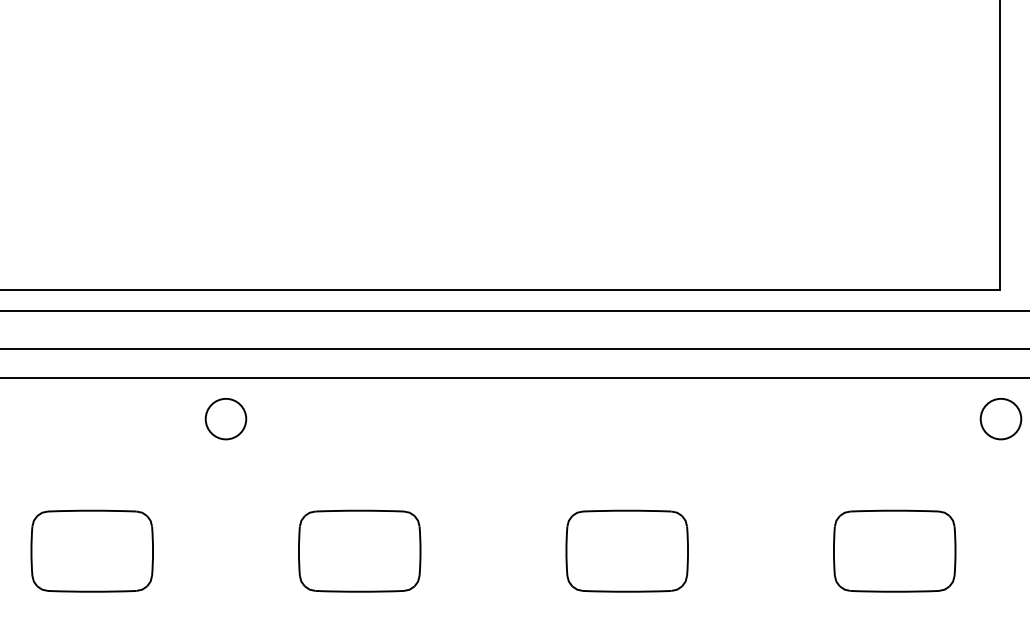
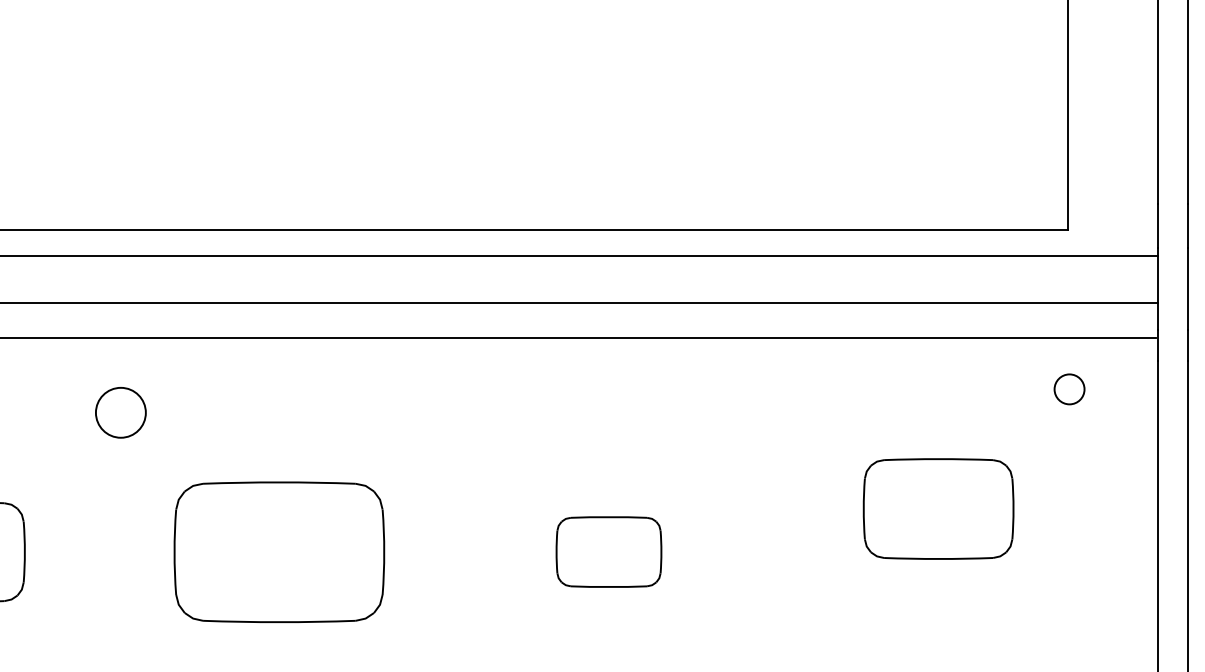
circle: (1000, 418) -> (1068, 388), size x0.6
circle: (225, 419) -> (120, 413), moved
part: (359, 550) -> (279, 551), size x1.4
part: (626, 550) -> (608, 551), size x0.7
part: (894, 550) -> (938, 508), moved

